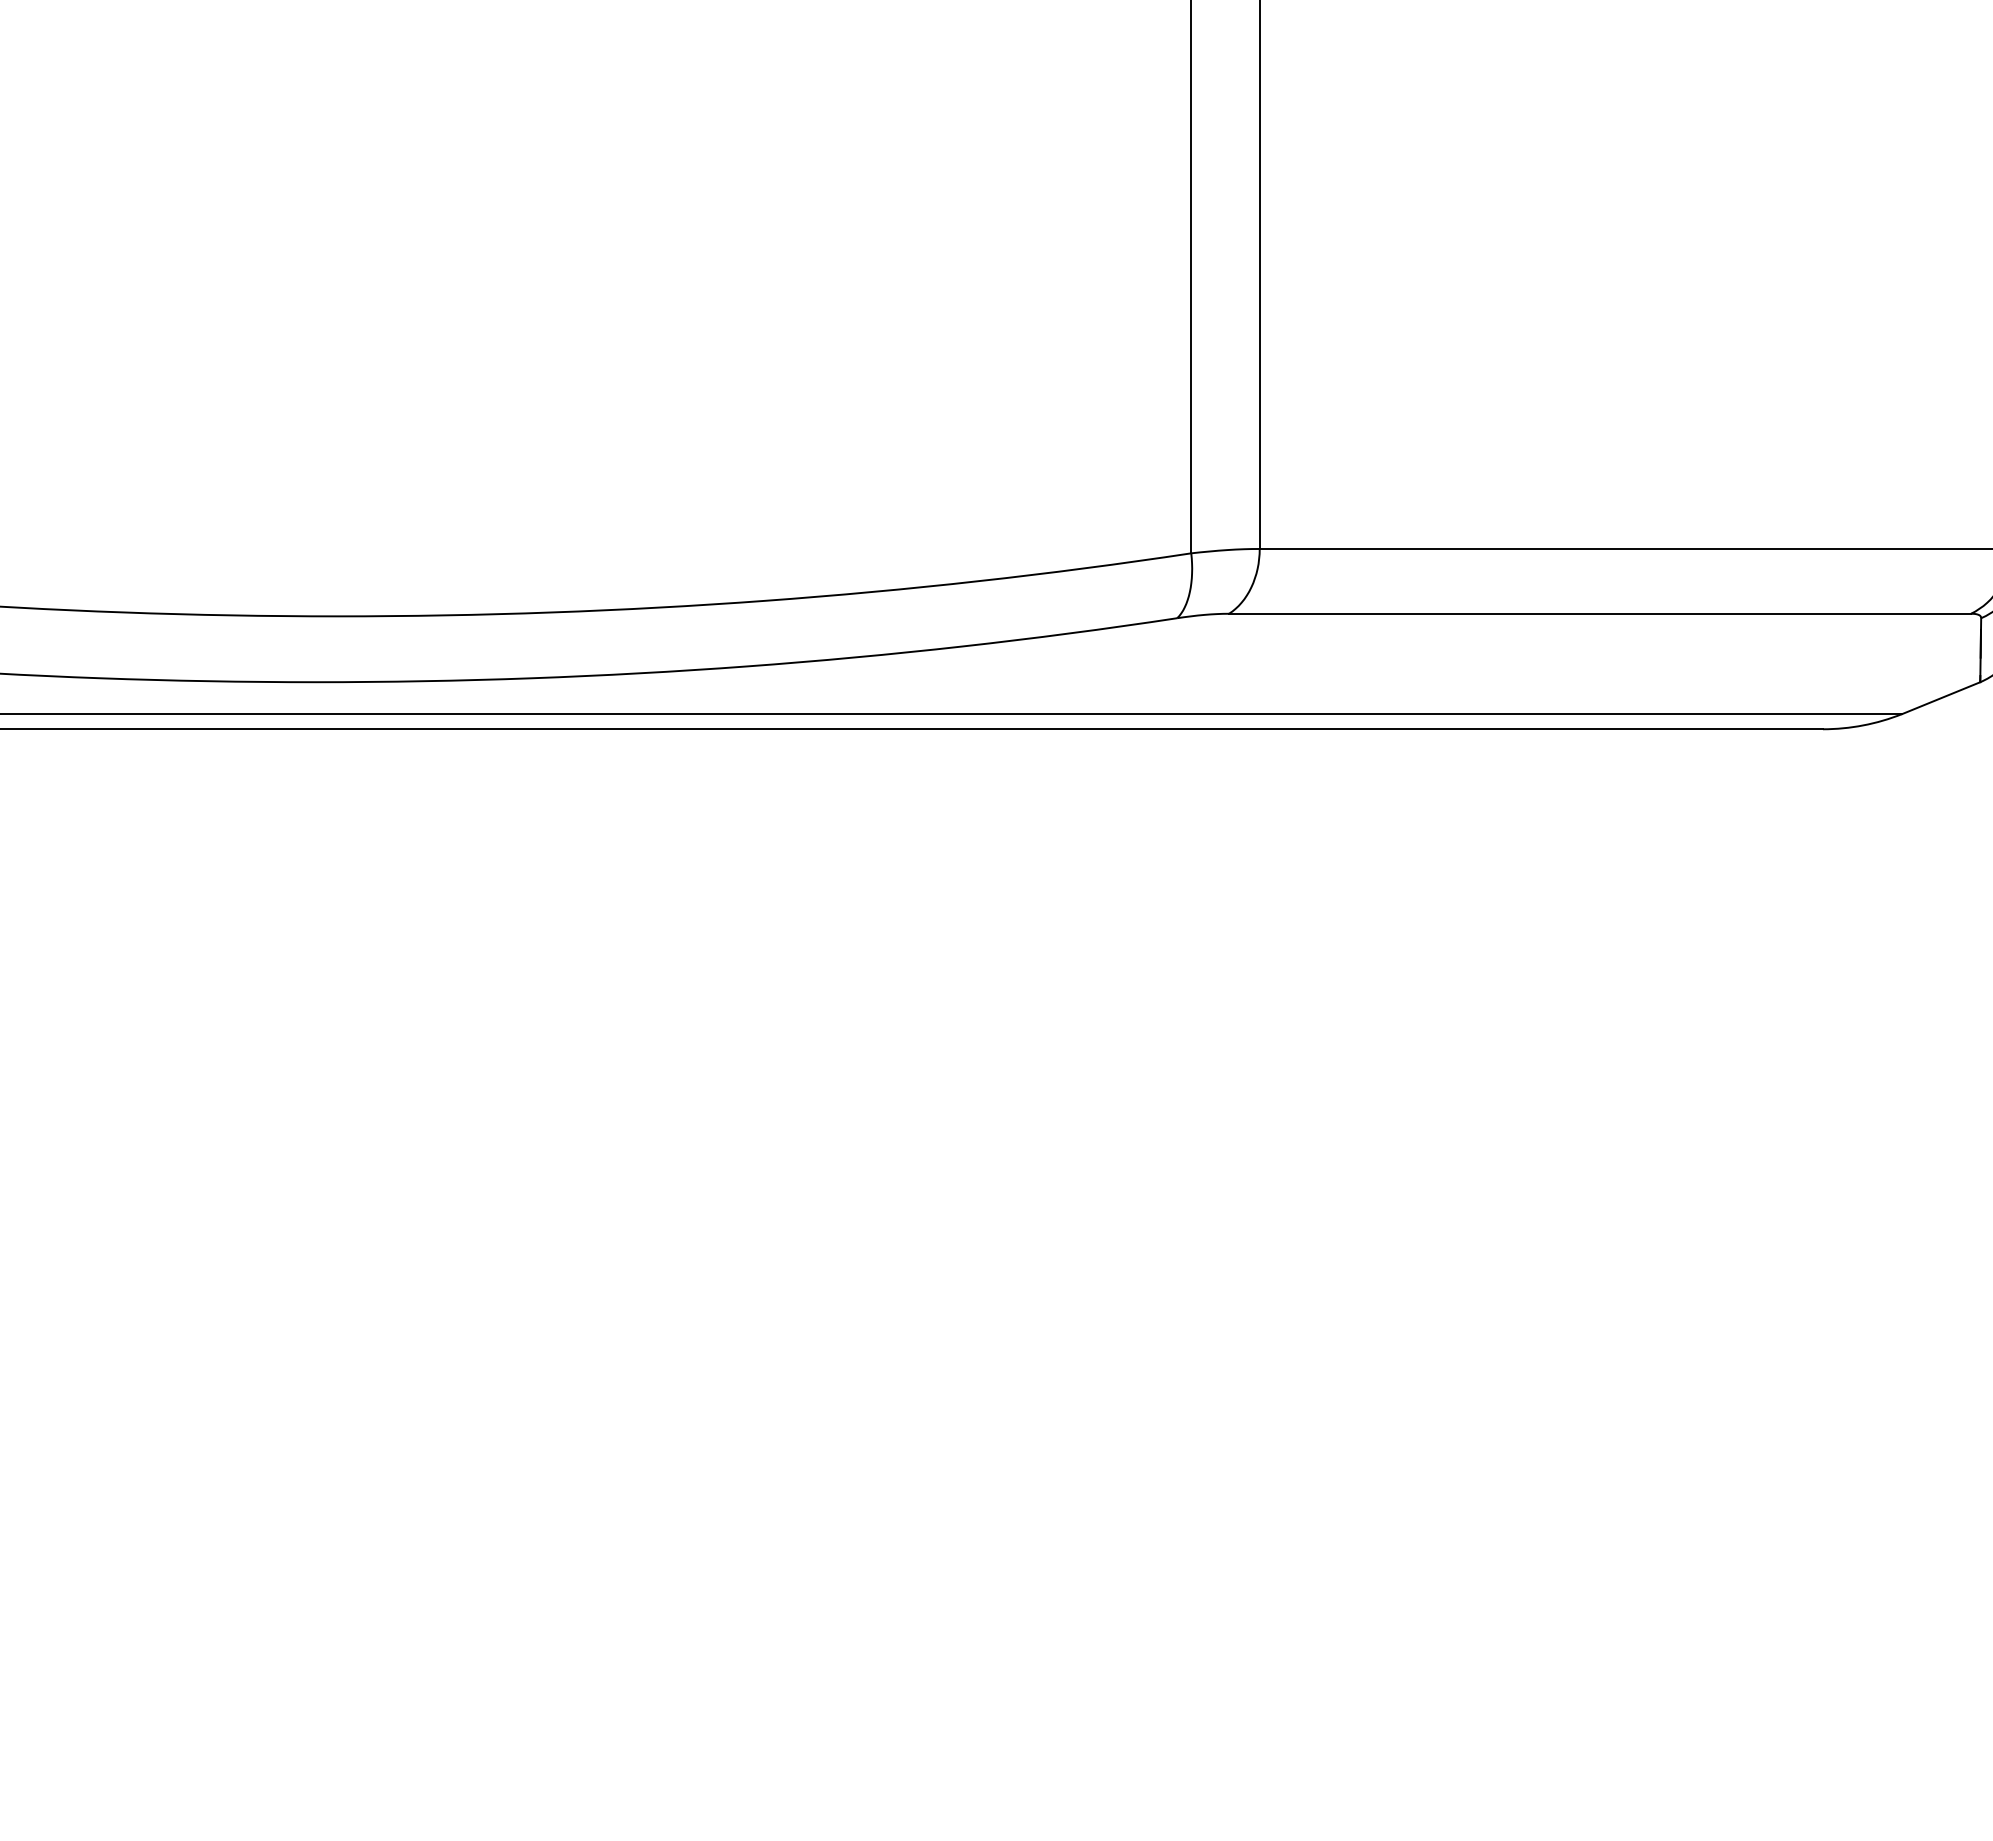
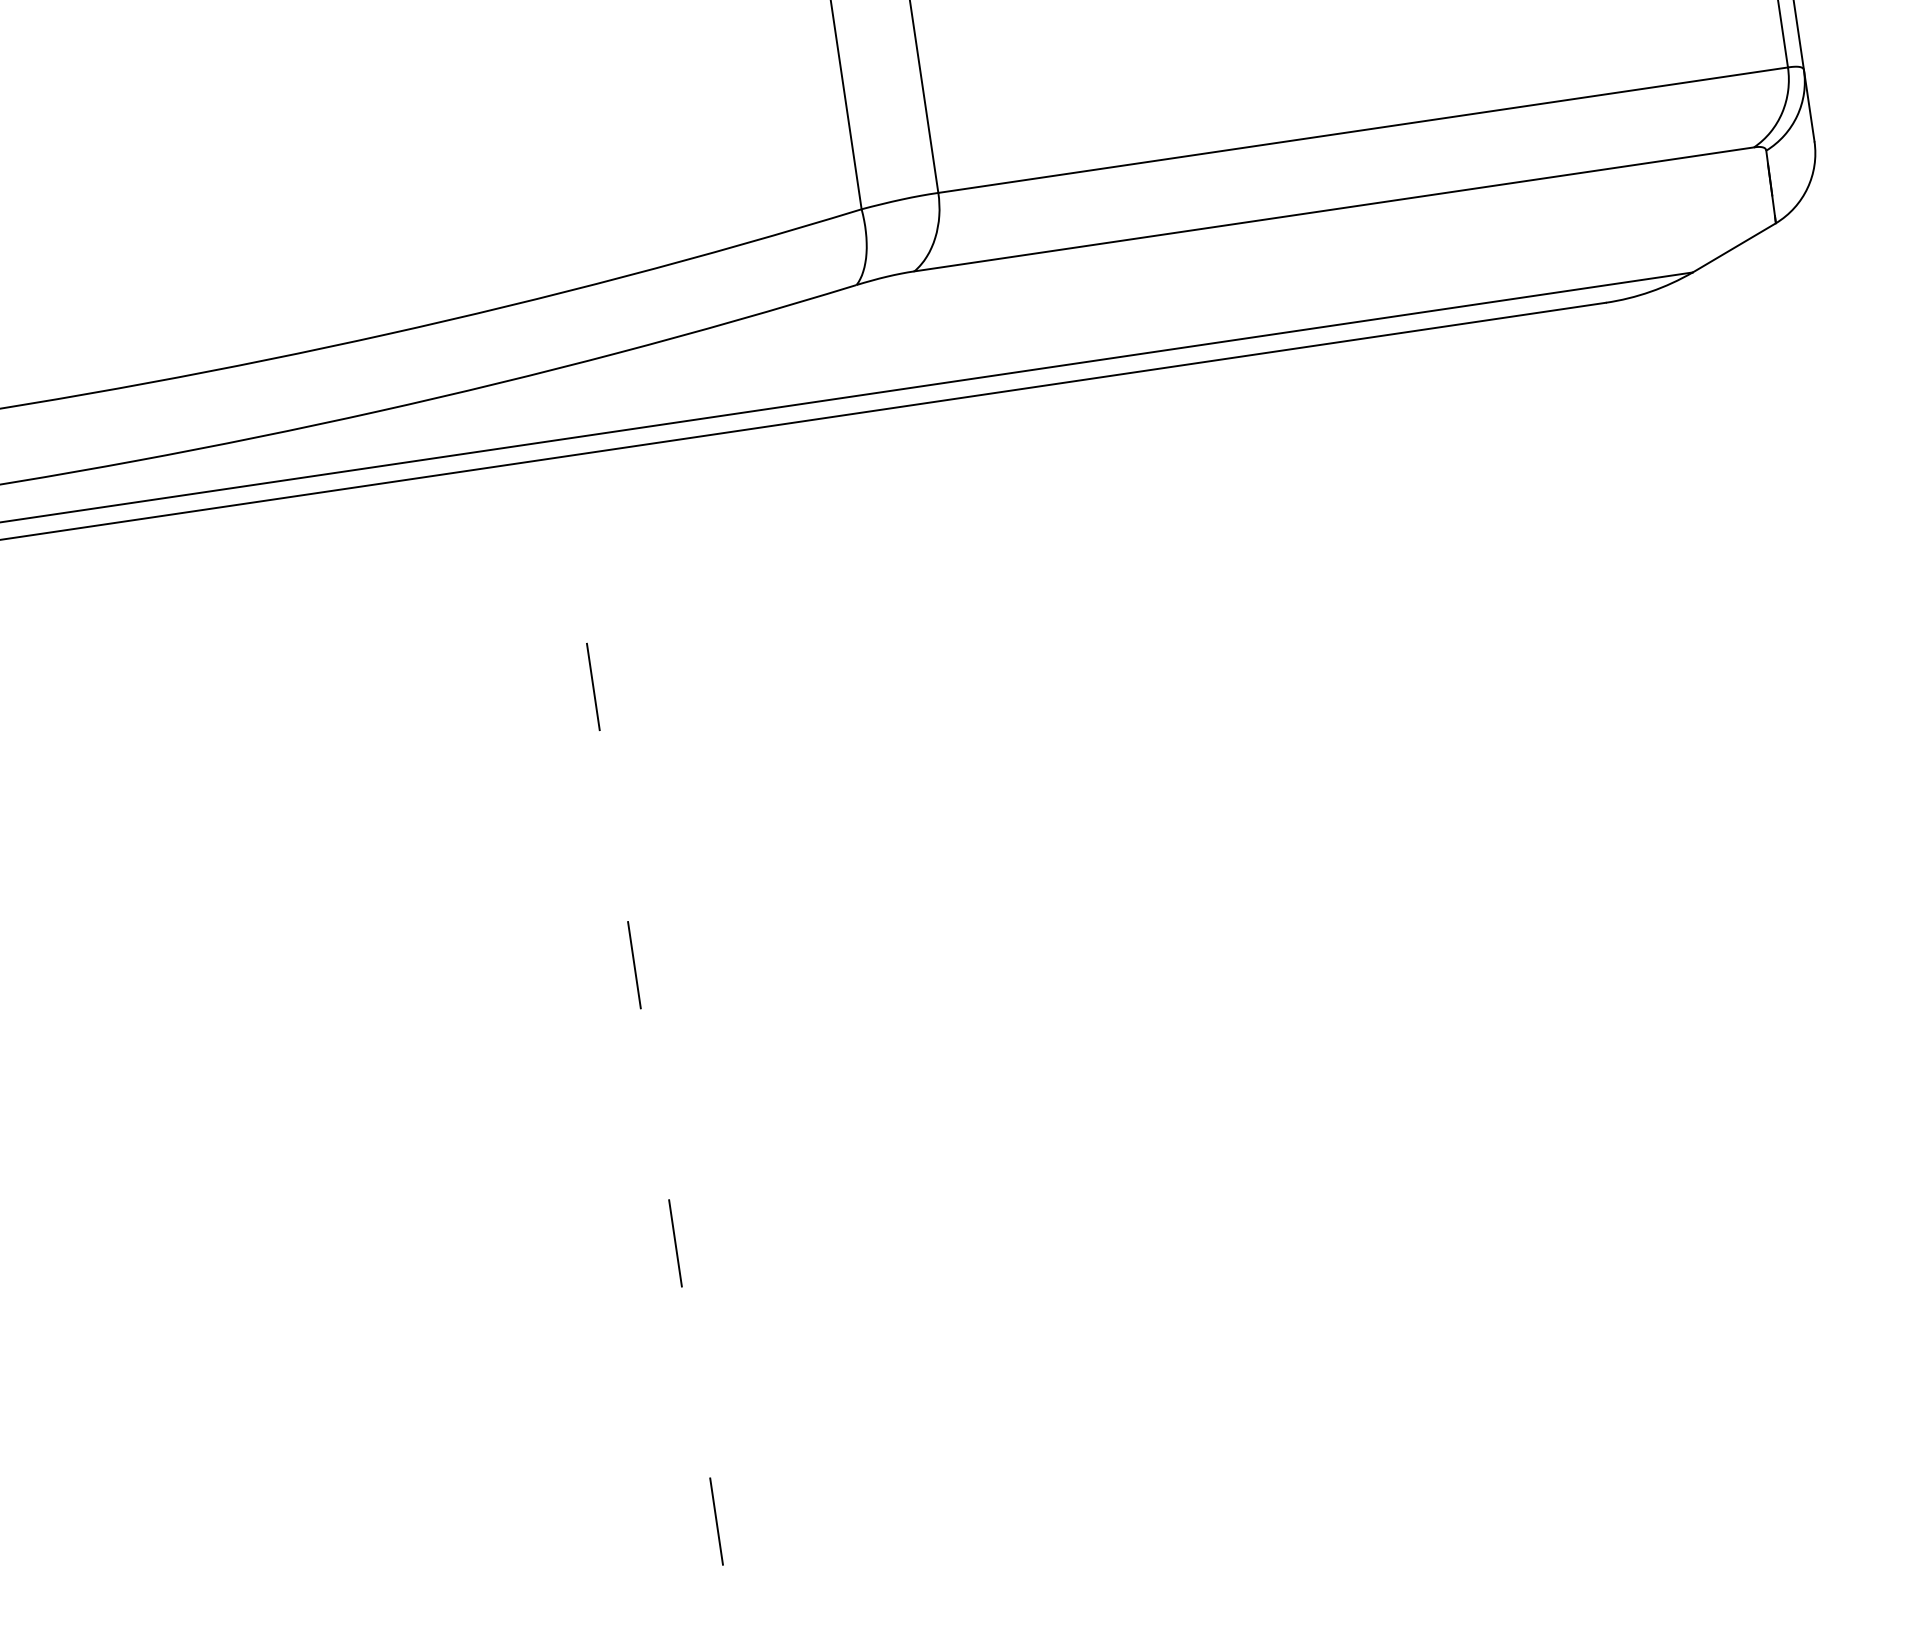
line: (897, 931) -> (592, 686), added
line: (898, 1177) -> (634, 964), added
line: (897, 1423) -> (674, 1242), added
line: (898, 1669) -> (716, 1521), added

